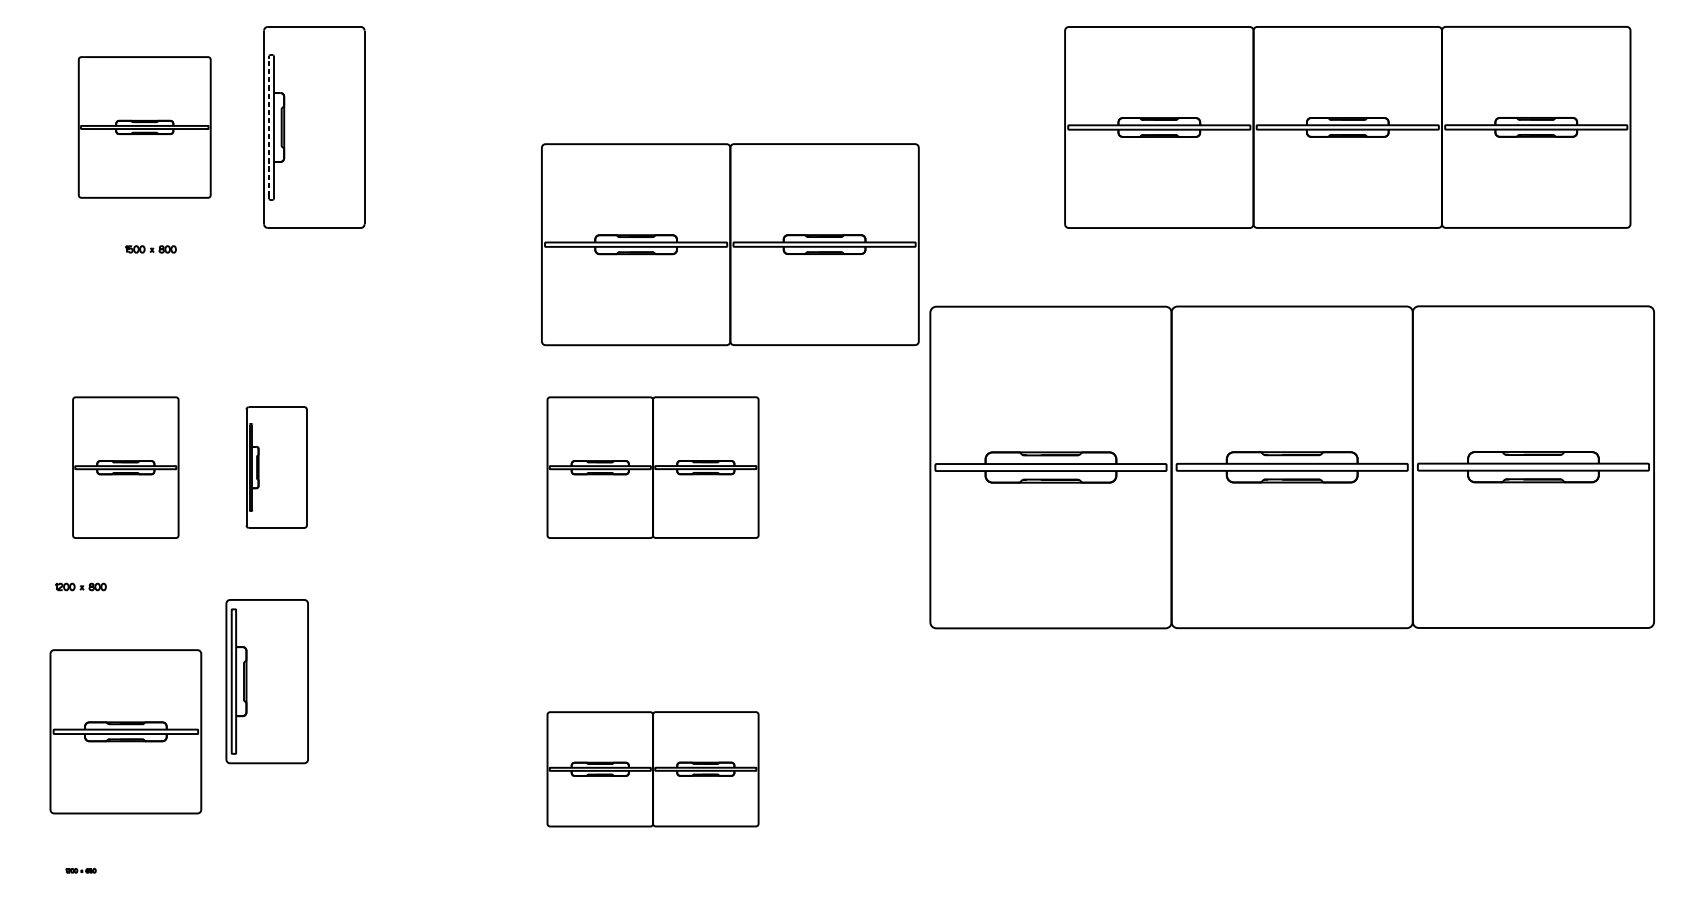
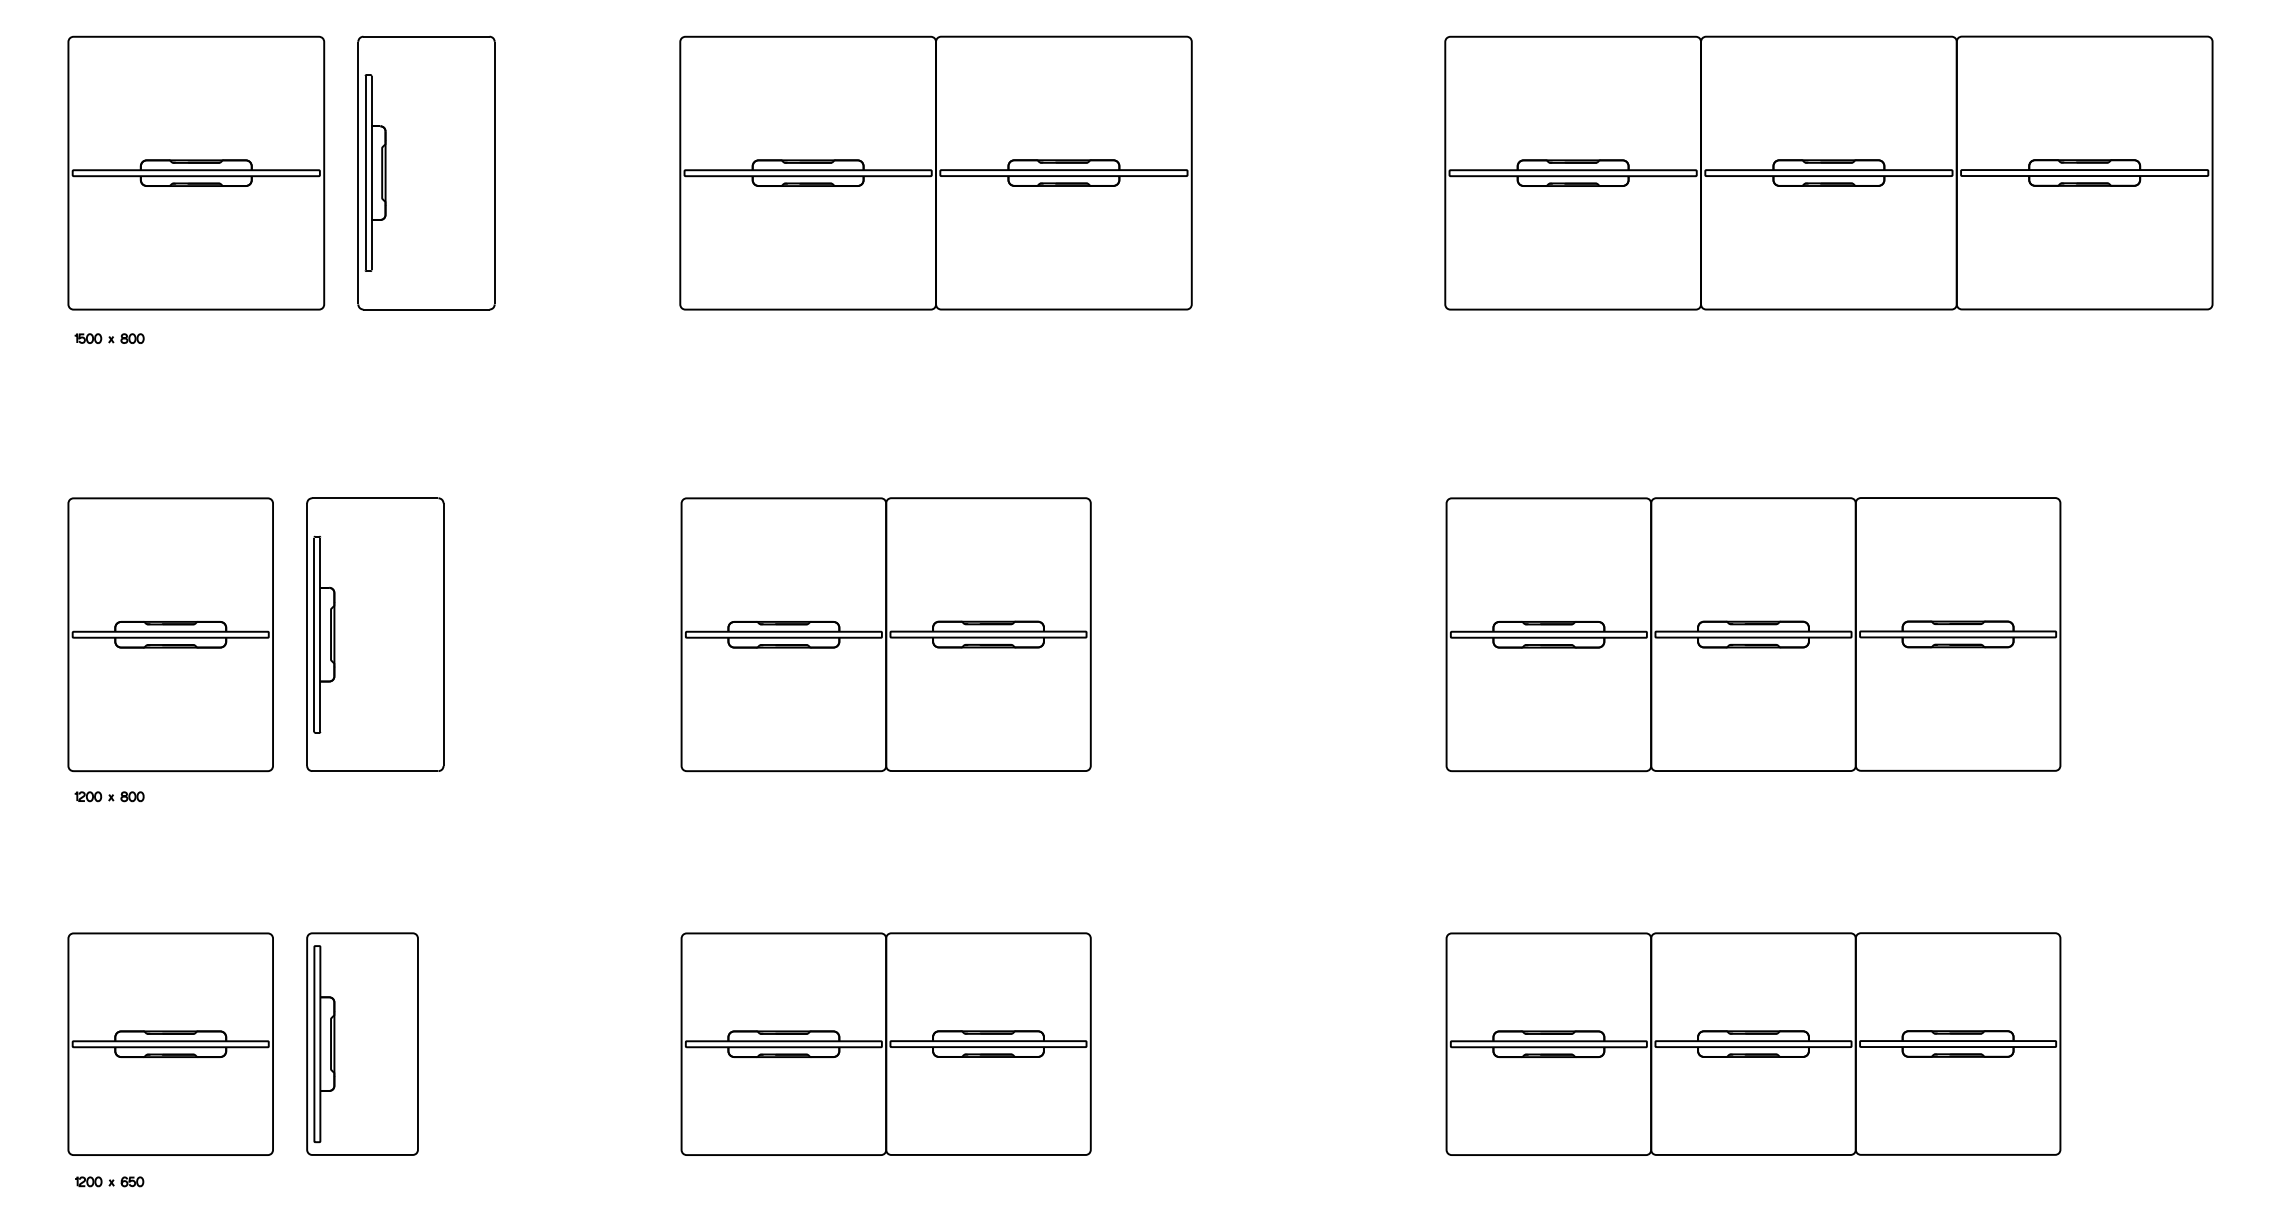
part: (144, 127) -> (196, 172), size x1.43
line: (269, 127) -> (365, 173), dashed -> solid
part: (729, 244) -> (935, 172), moved
part: (150, 249) -> (109, 338), moved
part: (125, 467) -> (170, 634), size x1.43
part: (276, 467) -> (375, 634), size x1.67
part: (652, 467) -> (885, 634), size x1.43
part: (1292, 467) -> (1753, 634), size x0.62
part: (267, 681) -> (362, 1043), moved
part: (125, 731) -> (170, 1043), moved
part: (652, 768) -> (885, 1043), size x1.43
part: (1292, 768) -> (1753, 1043), added
part: (80, 870) -> (109, 1181), size x1.67

